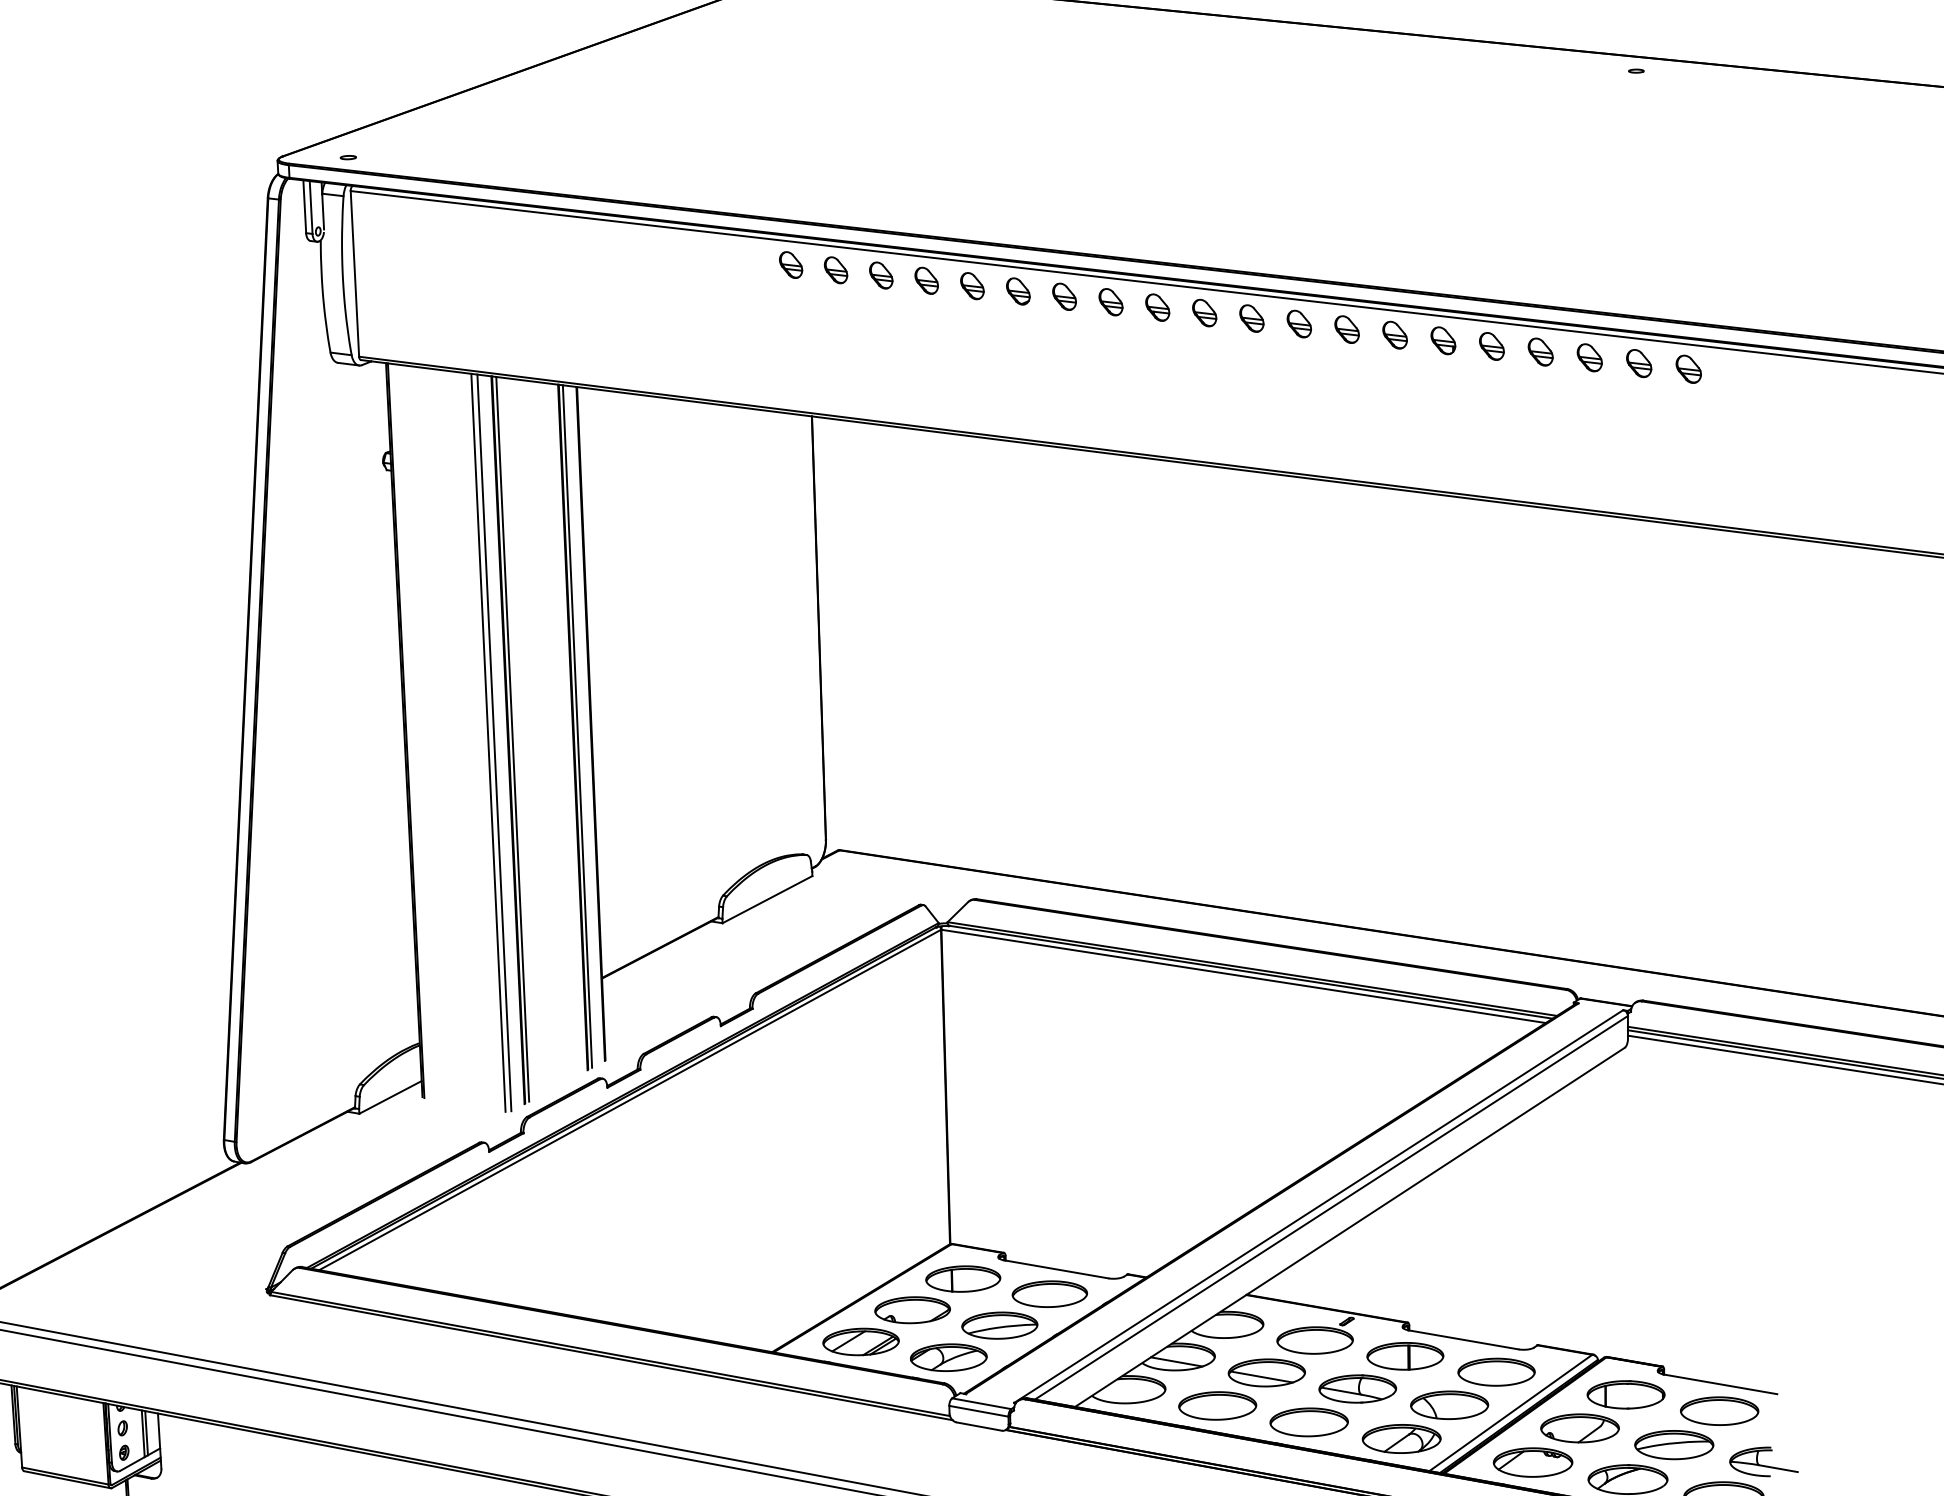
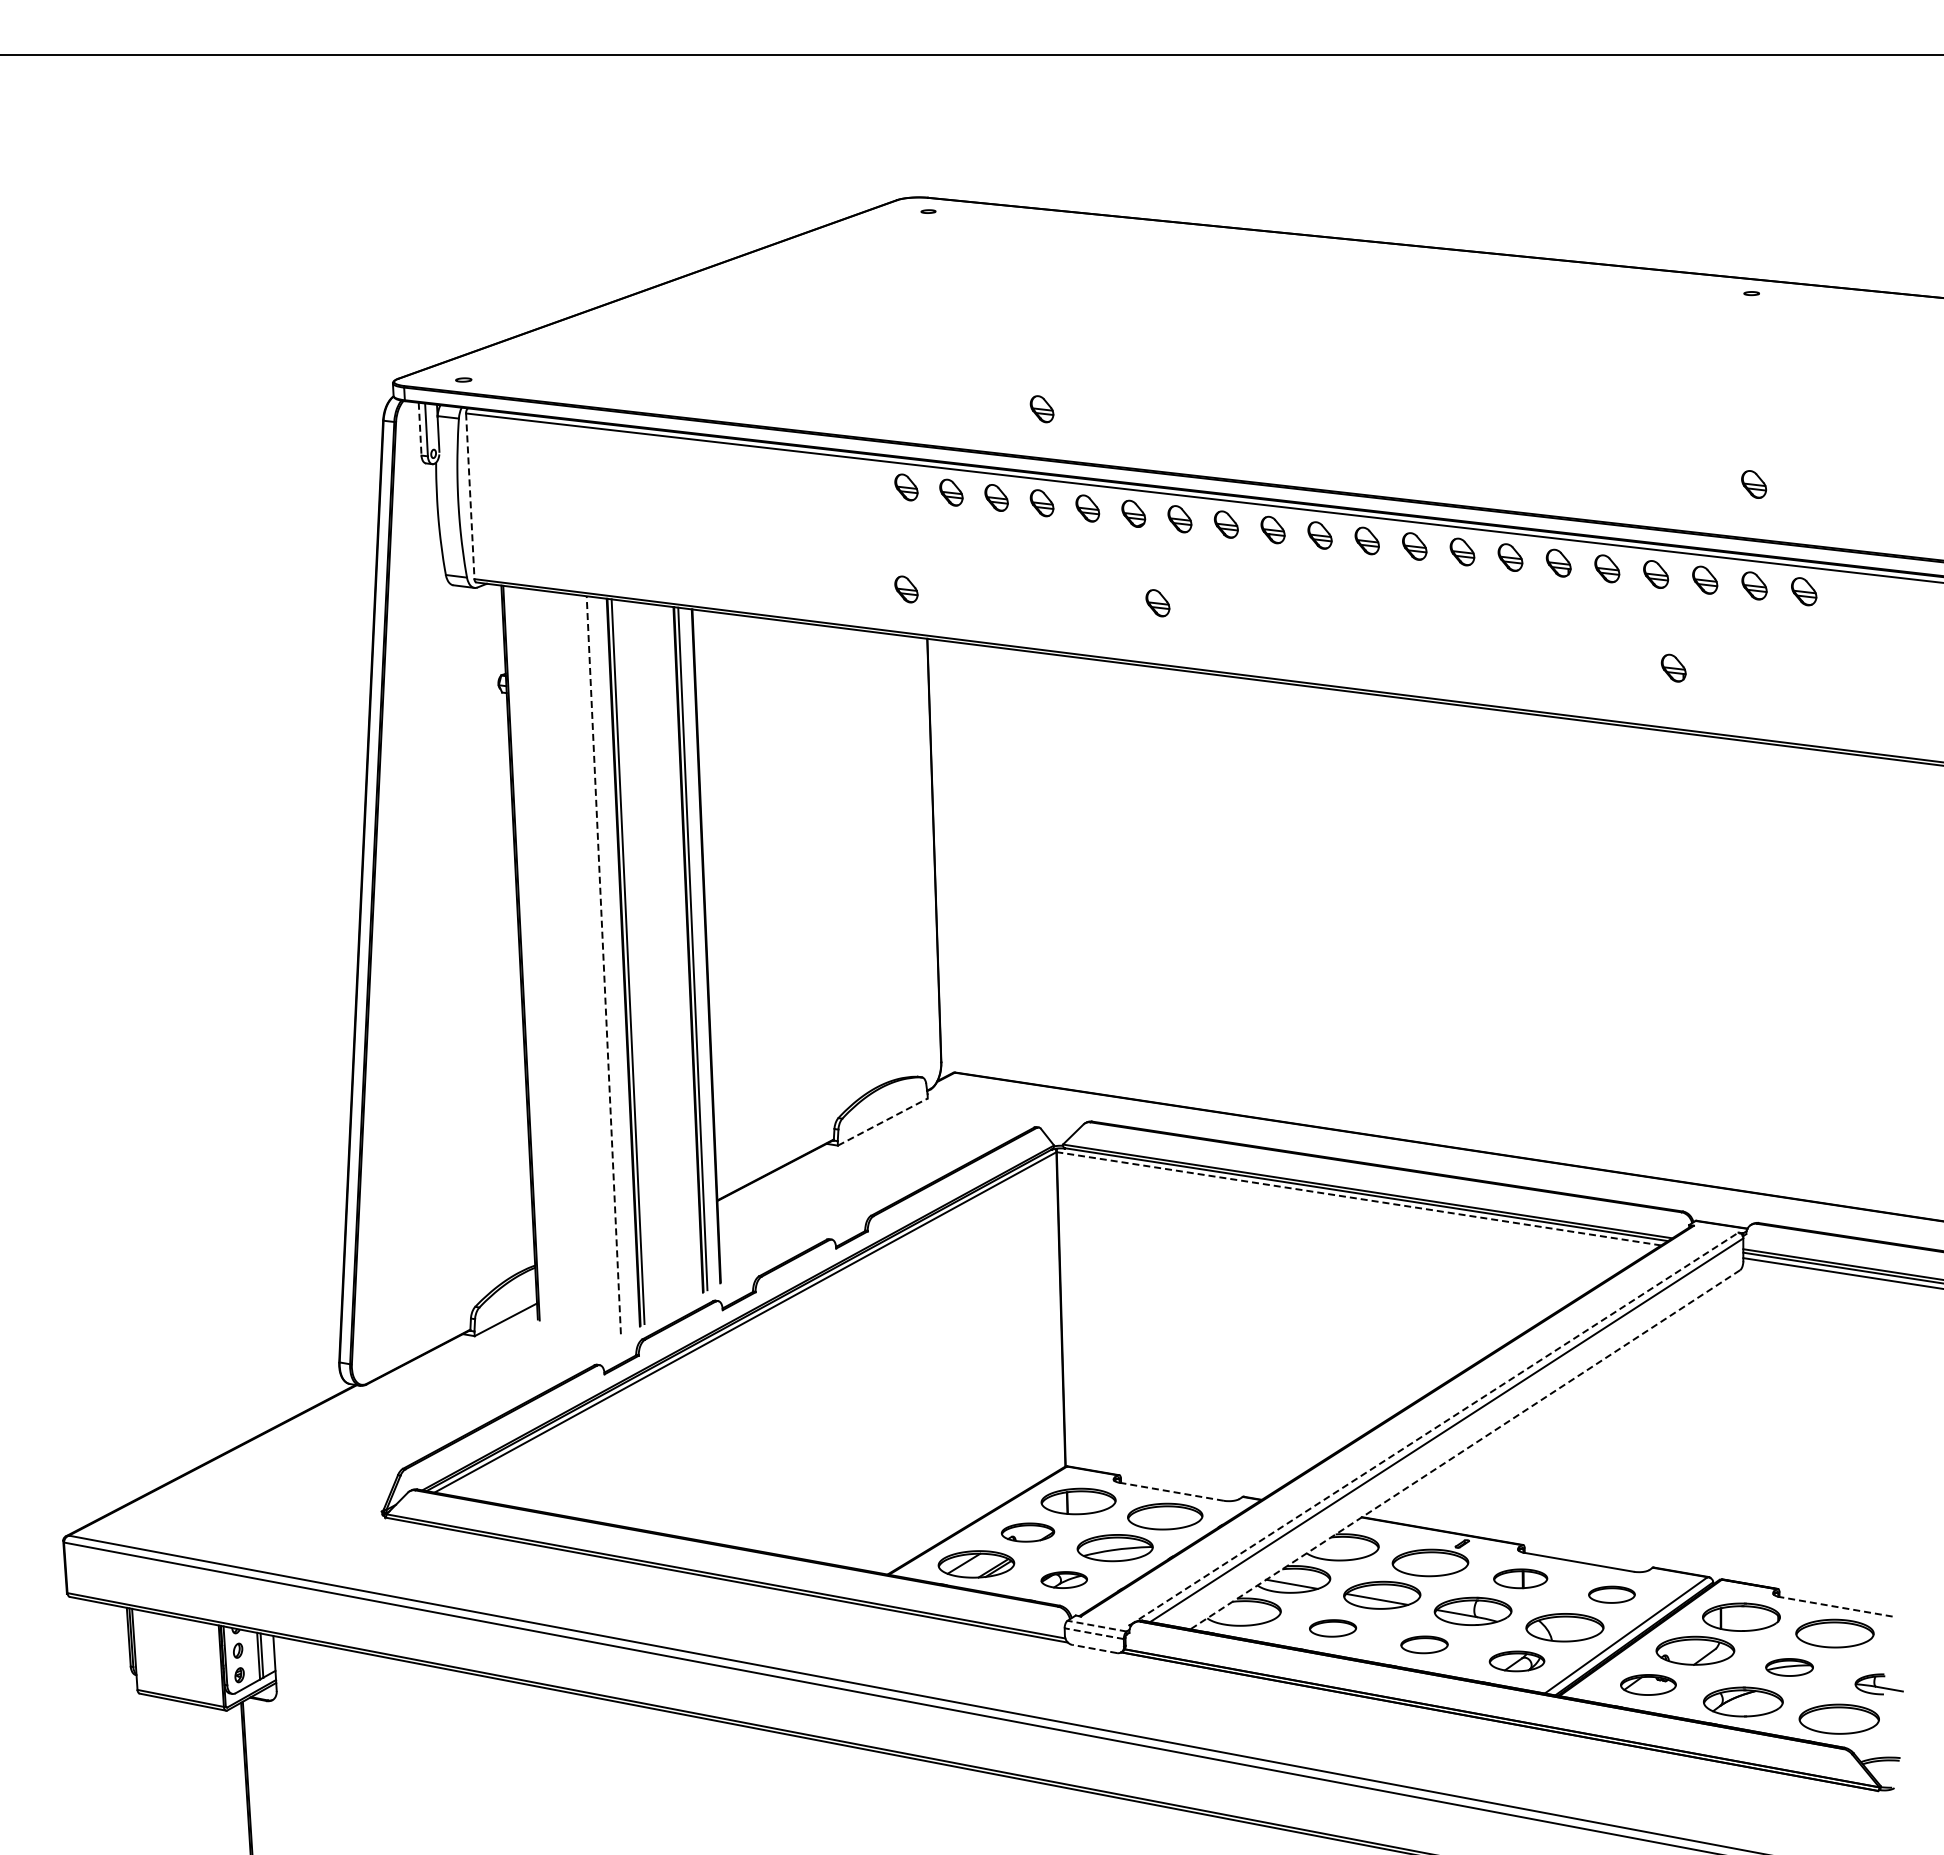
part: (926, 187) -> (1041, 409), added
line: (305, 207) -> (420, 429), solid -> dashed
part: (1638, 262) -> (1753, 484), added
line: (355, 274) -> (470, 496), solid -> dashed
part: (791, 367) -> (906, 589), added
part: (1042, 381) -> (1157, 603), added
part: (1558, 445) -> (1673, 667), added
line: (488, 742) -> (603, 964), solid -> dashed
line: (494, 743) -> (609, 965), removed
line: (767, 900) -> (882, 1122), solid -> dashed
line: (1243, 976) -> (1358, 1198), solid -> dashed
line: (1319, 1206) -> (1434, 1428), solid -> dashed
line: (1349, 1228) -> (1464, 1450), solid -> dashed
line: (1056, 1269) -> (1171, 1491), solid -> dashed
part: (912, 1310) -> (1027, 1532), size x0.7
part: (1405, 1356) -> (1520, 1578), size x0.7
part: (949, 1357) -> (1064, 1579), size x0.6
part: (1496, 1372) -> (1611, 1594), size x0.6
line: (1720, 1384) -> (1835, 1606), solid -> dashed
line: (981, 1404) -> (1096, 1626), solid -> dashed
part: (1217, 1406) -> (1332, 1628), size x0.6
line: (978, 1411) -> (1093, 1633), solid -> dashed
part: (1309, 1422) -> (1424, 1644), size x0.6
line: (979, 1426) -> (1094, 1648), solid -> dashed
part: (1401, 1439) -> (1516, 1661), size x0.7
part: (1674, 1445) -> (1789, 1667), size x0.6
part: (1533, 1462) -> (1648, 1684), size x0.7
part: (1763, 1462) -> (1878, 1684), size x0.7

